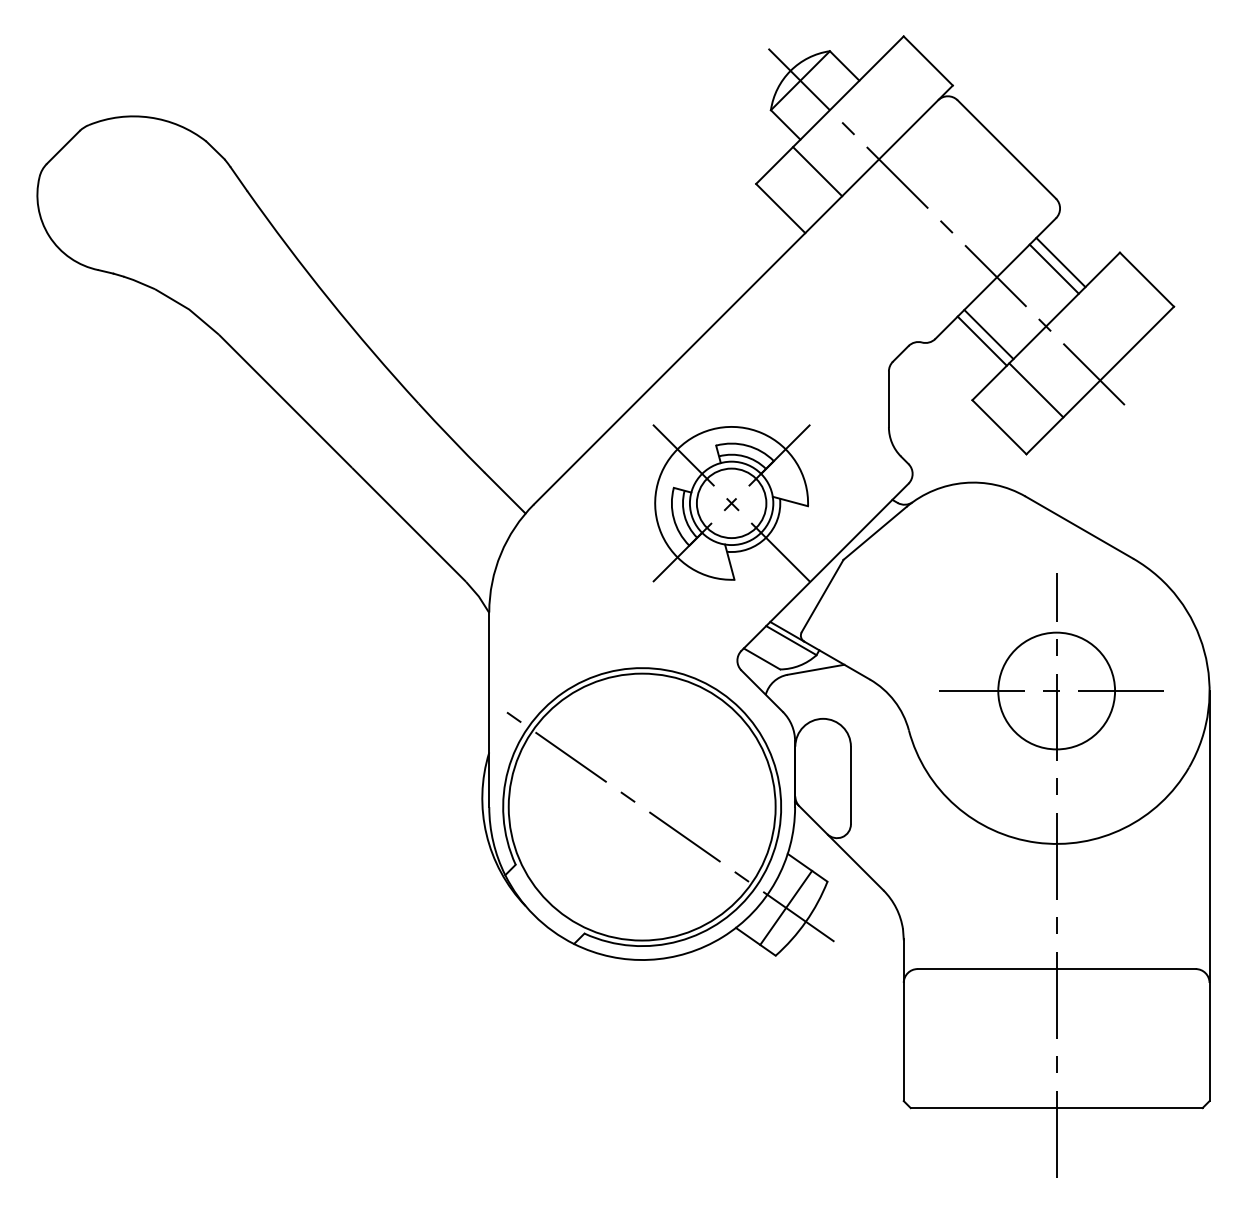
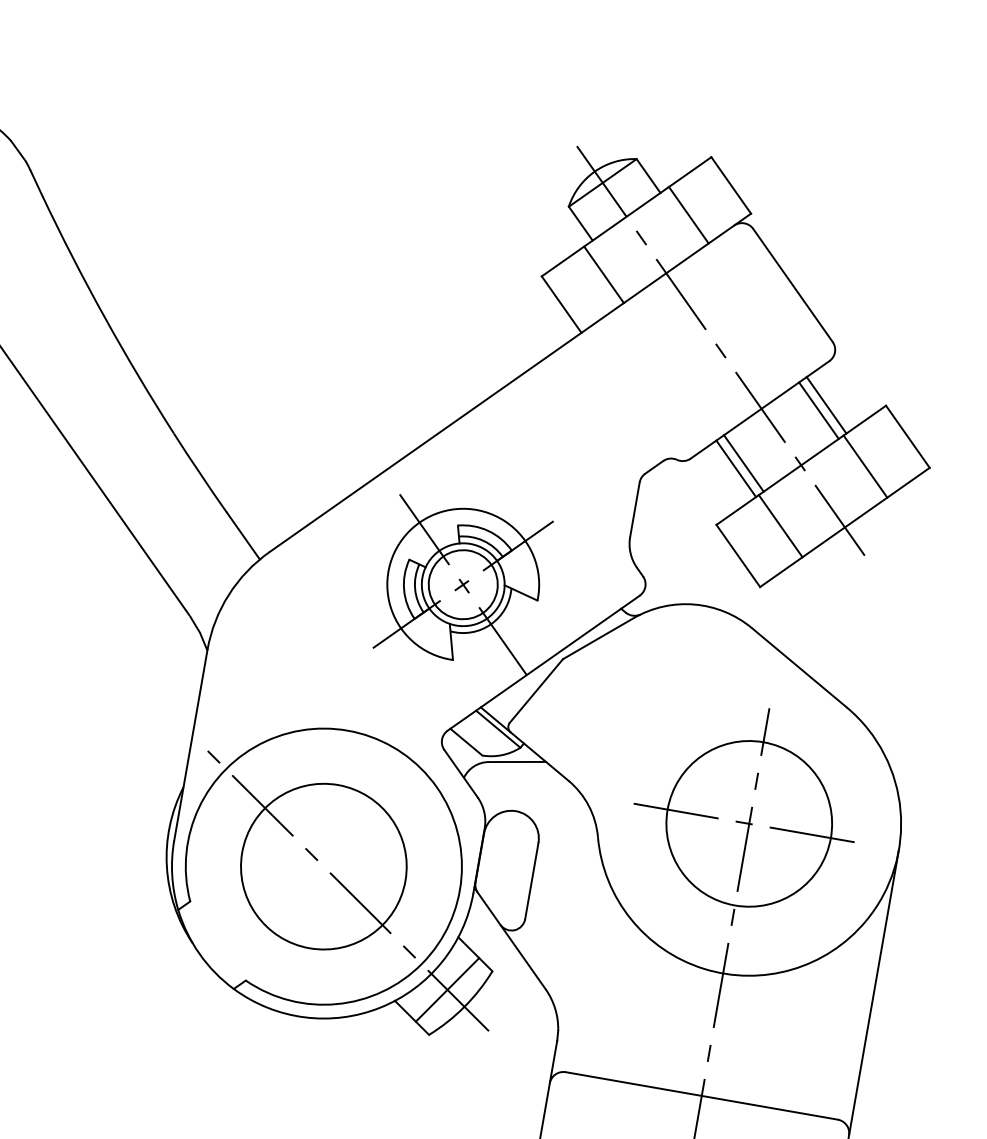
line: (890, 97) -> (688, 214), added
line: (1110, 316) -> (865, 466), added
circle: (1056, 690) -> (749, 823), size x1.43
circle: (641, 806) -> (323, 865), size x0.62

